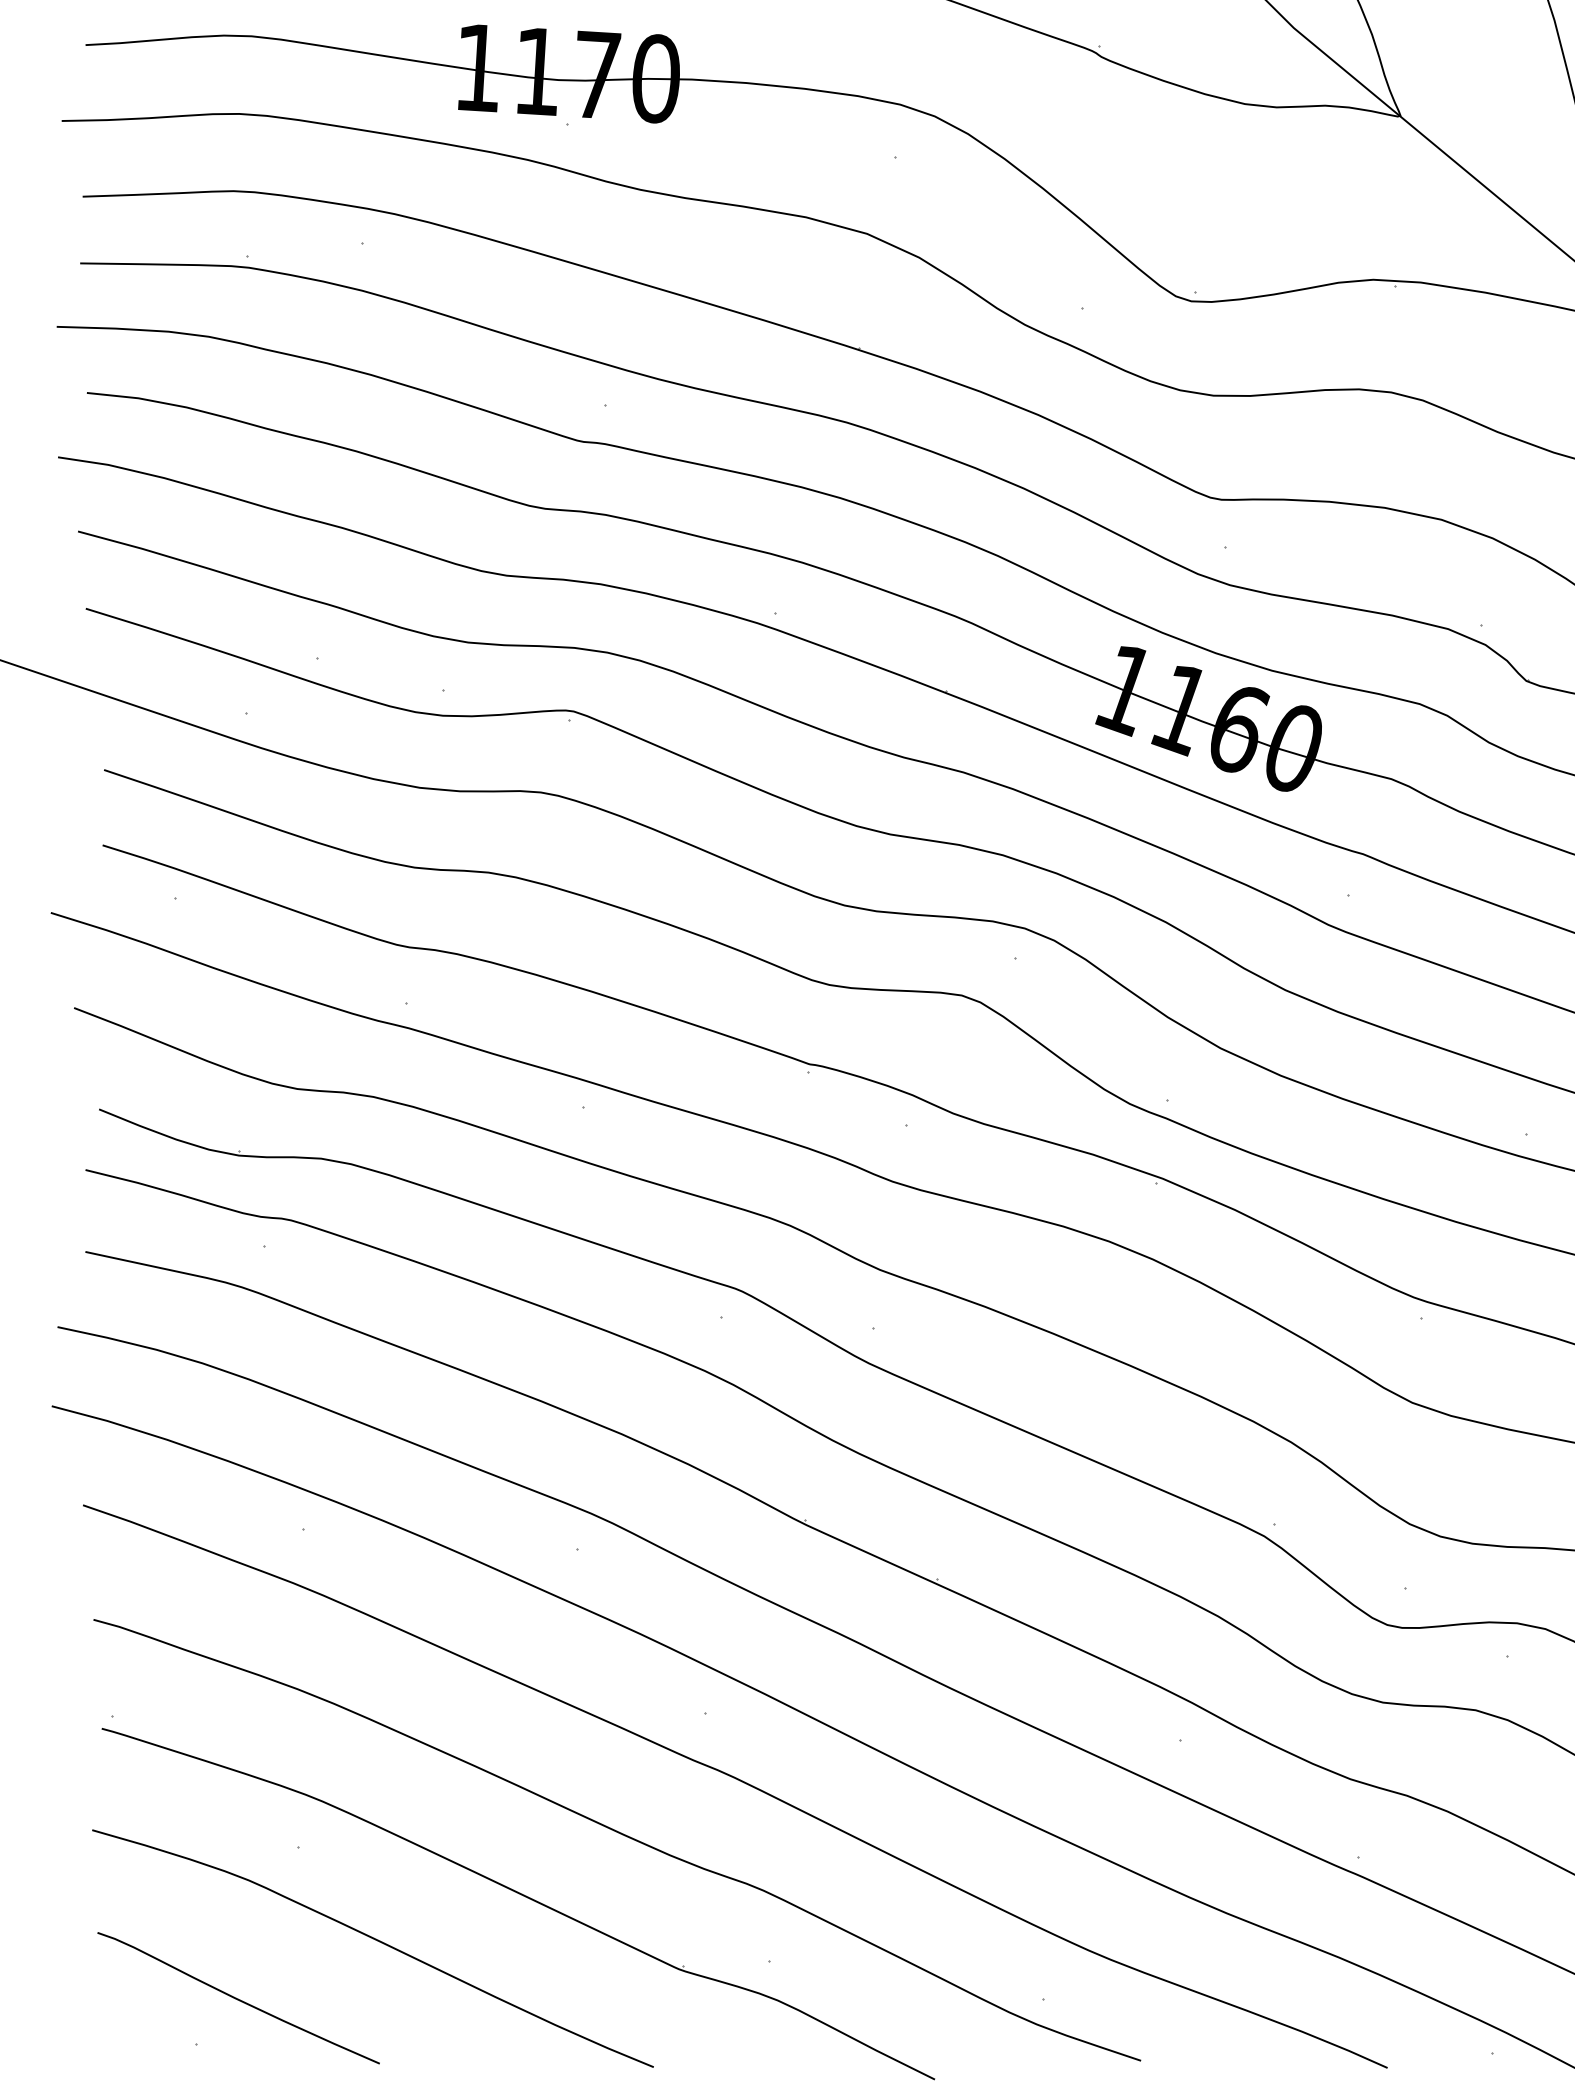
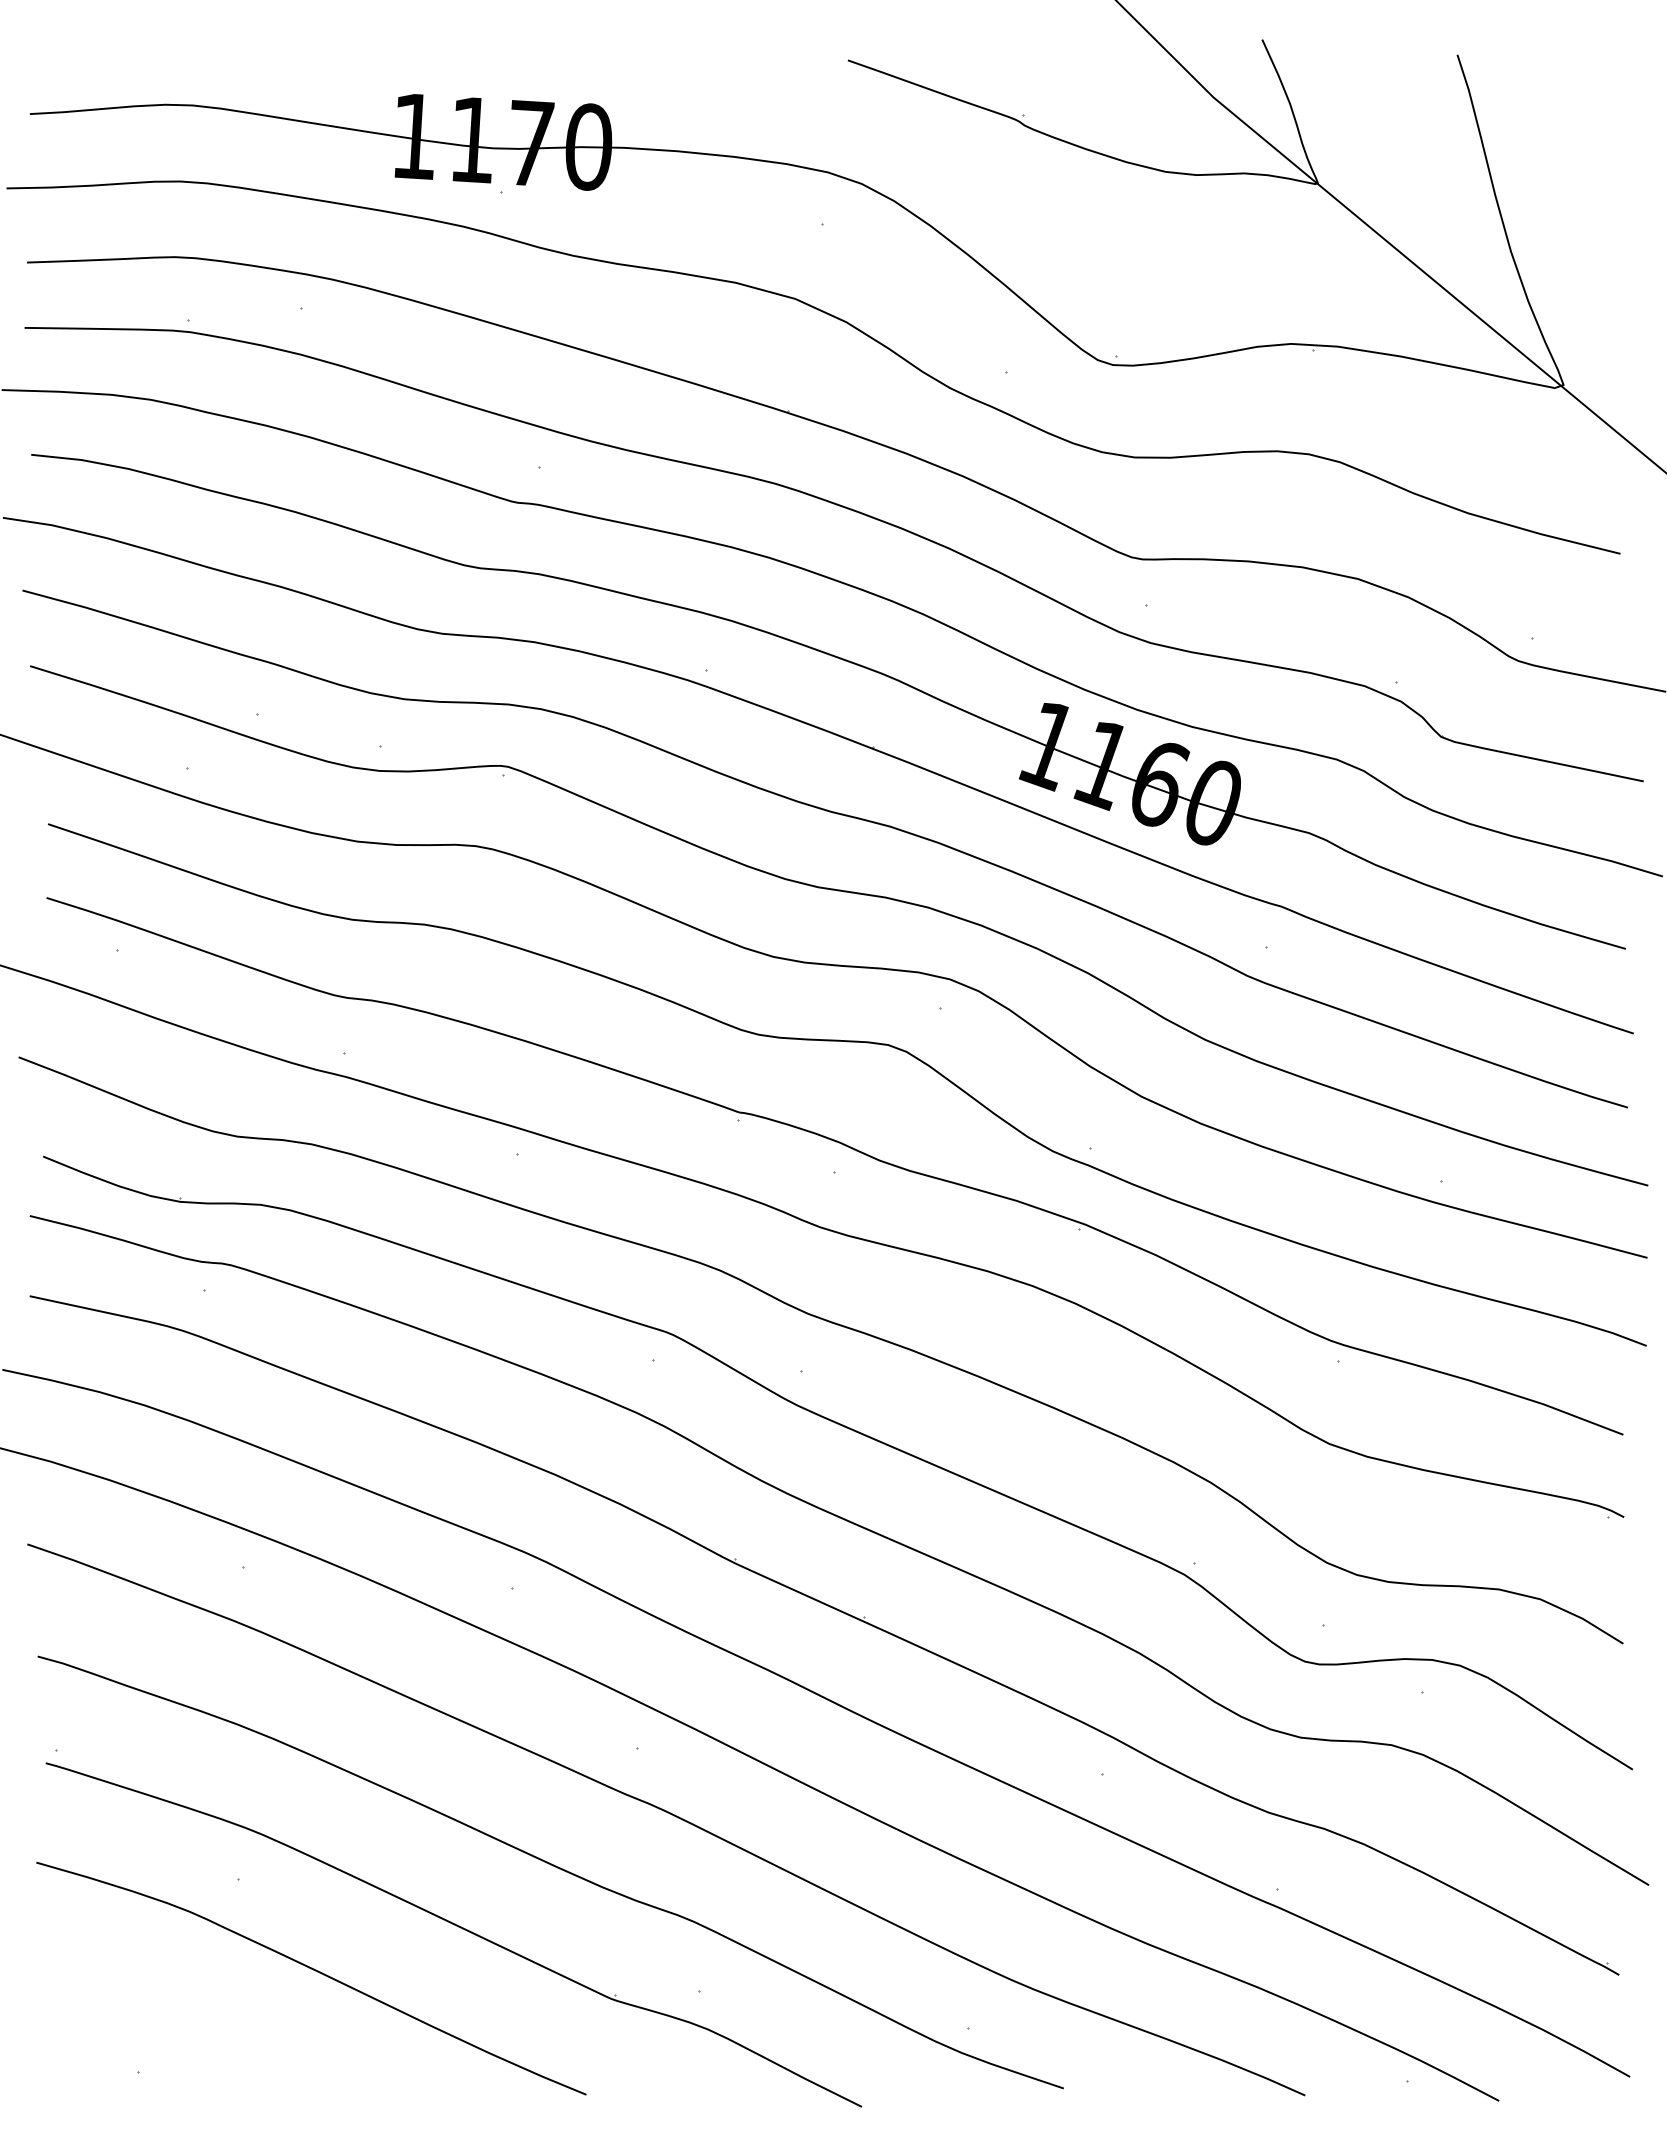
curve: (238, 1998) -> (179, 2027), removed

